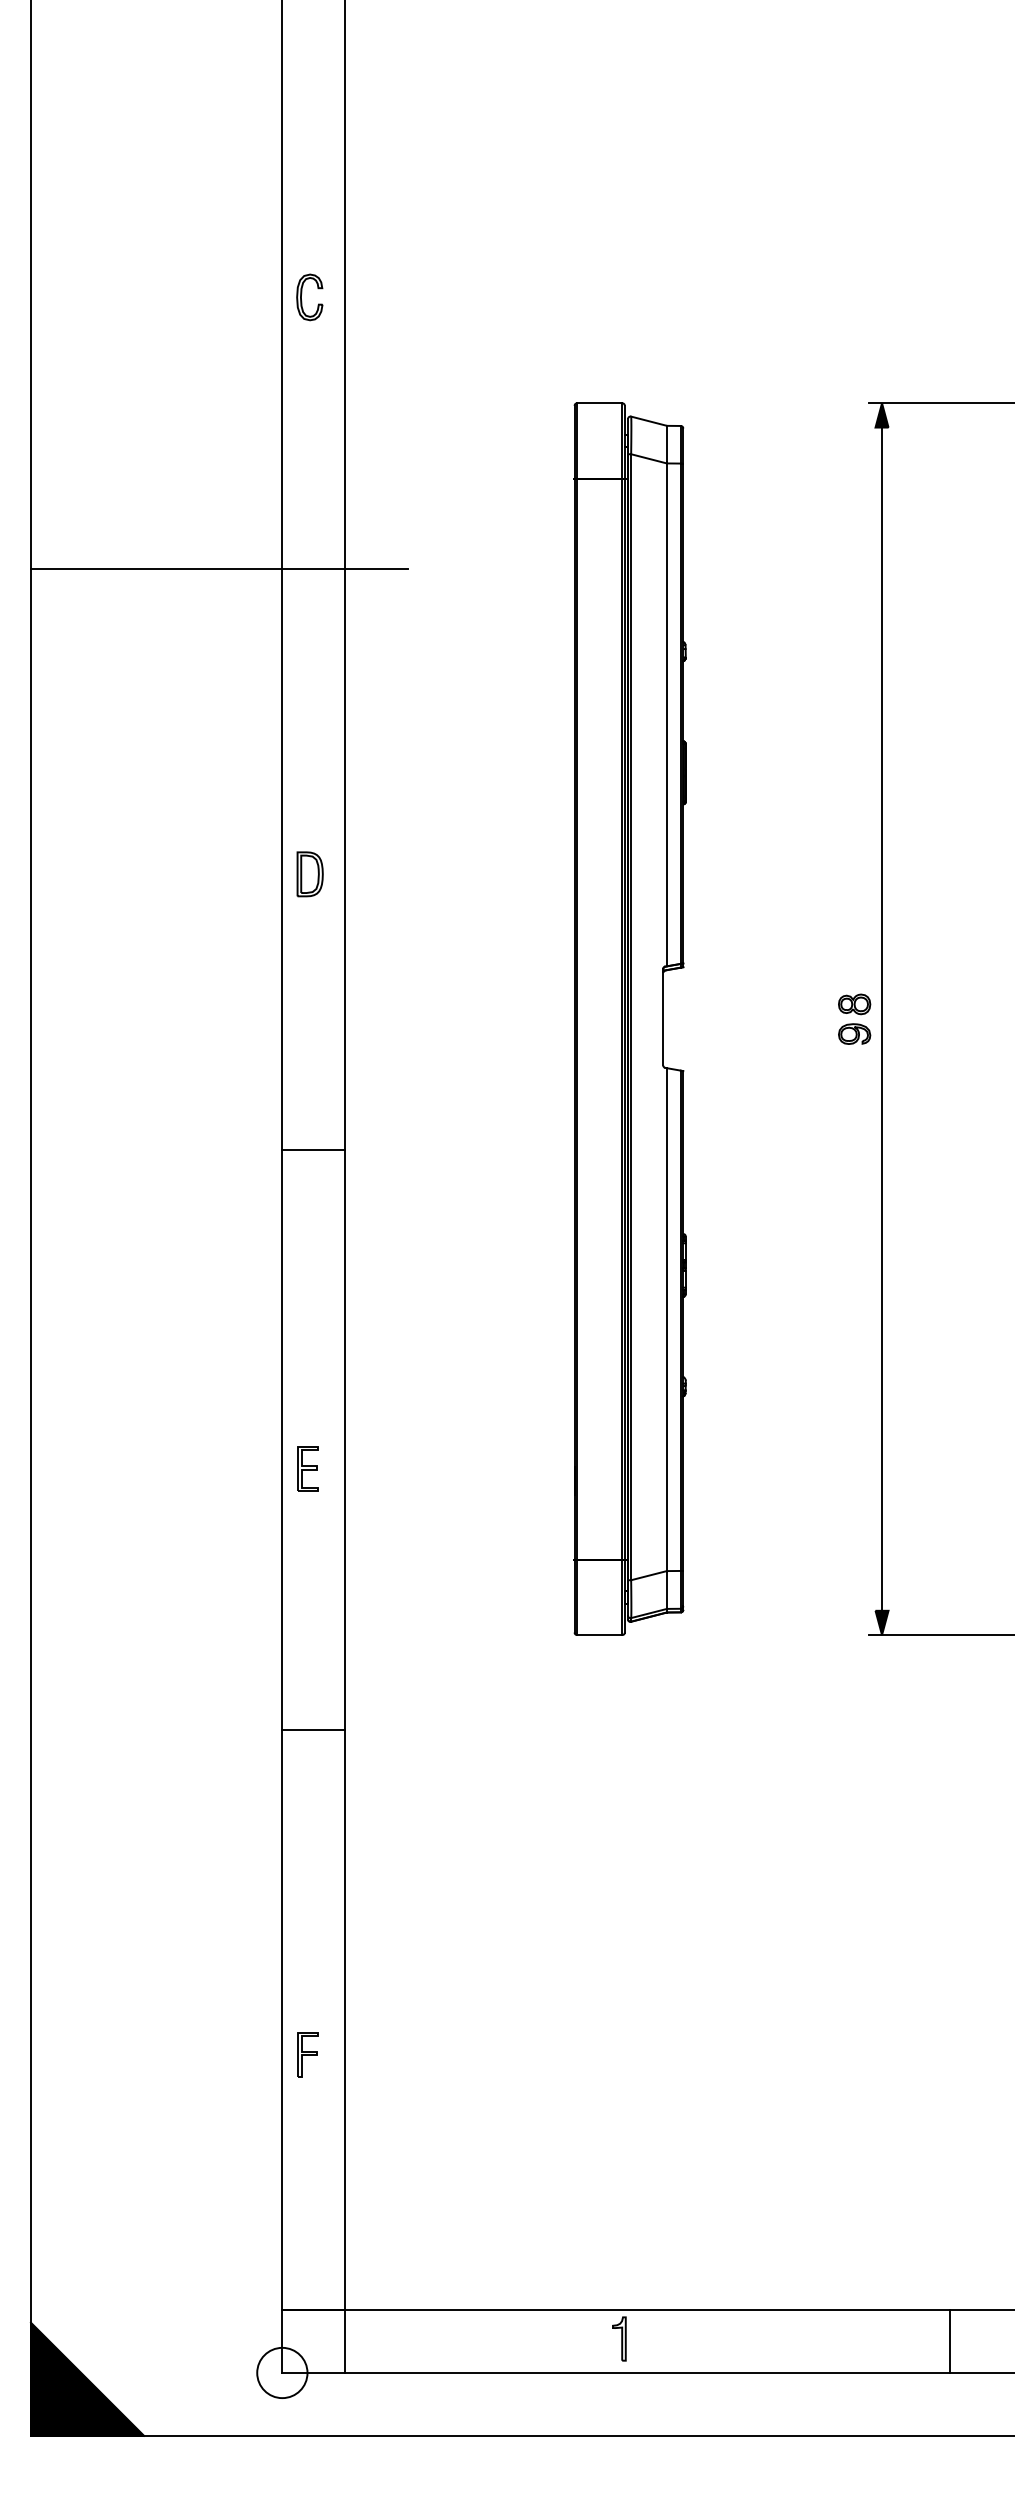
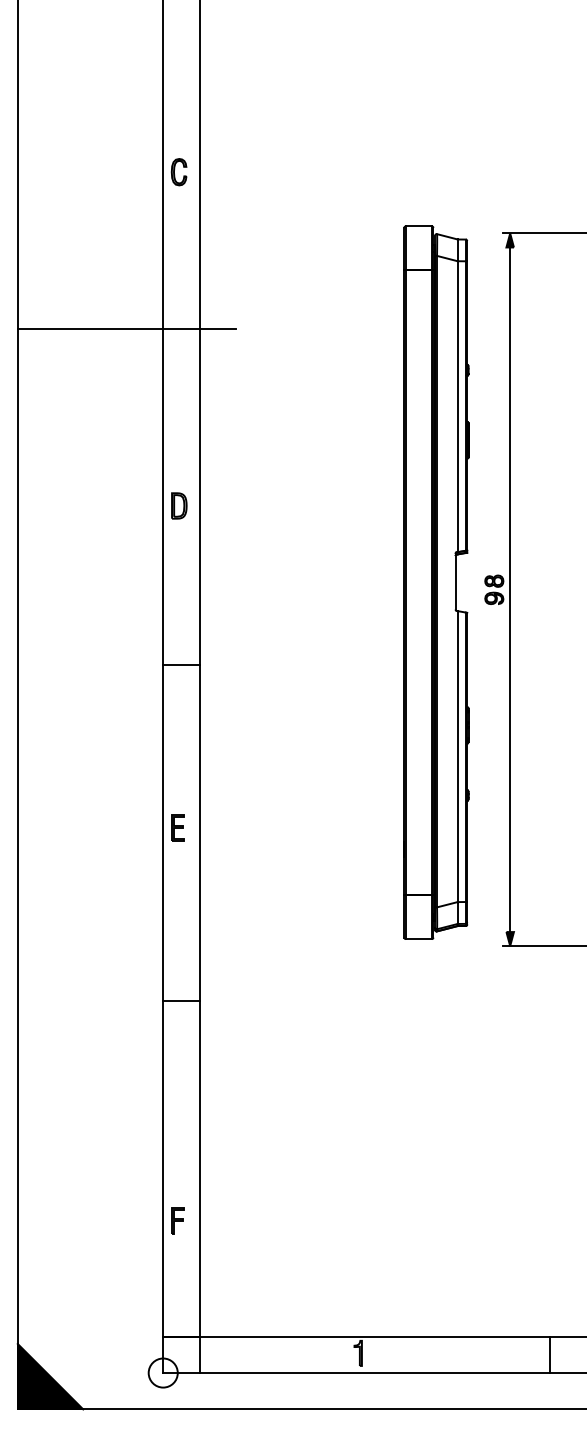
part: (630, 1018) -> (436, 582), moved
part: (307, 1468) -> (177, 827), moved
part: (307, 2054) -> (177, 1220), moved

